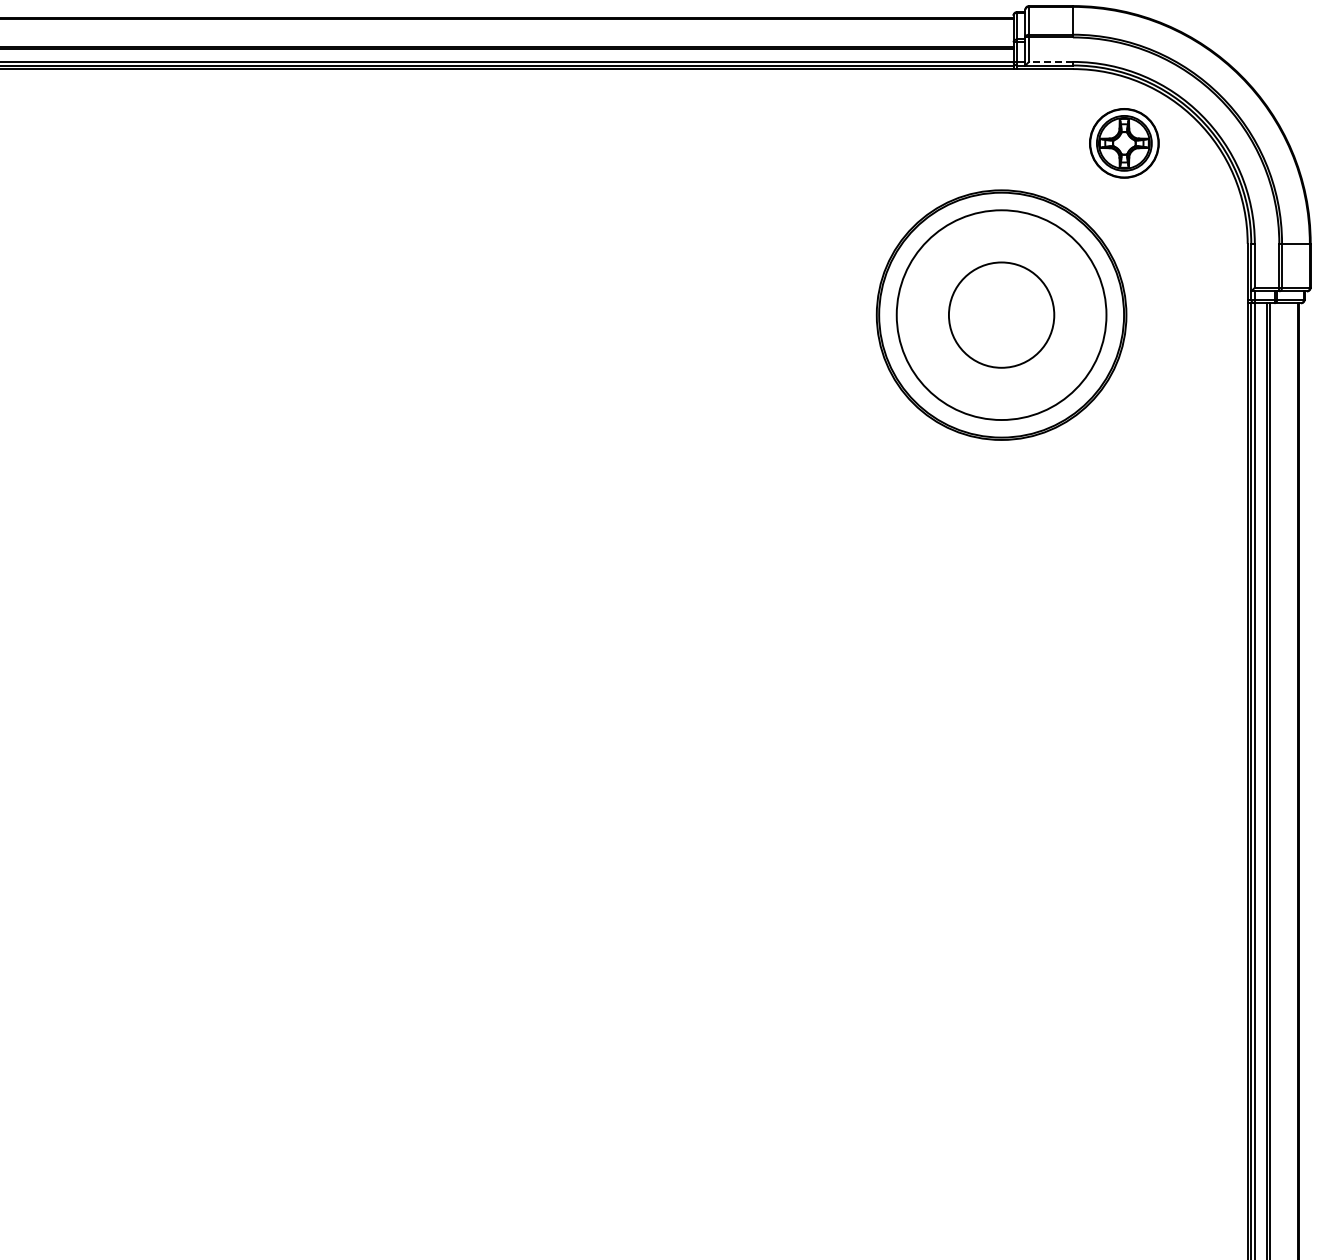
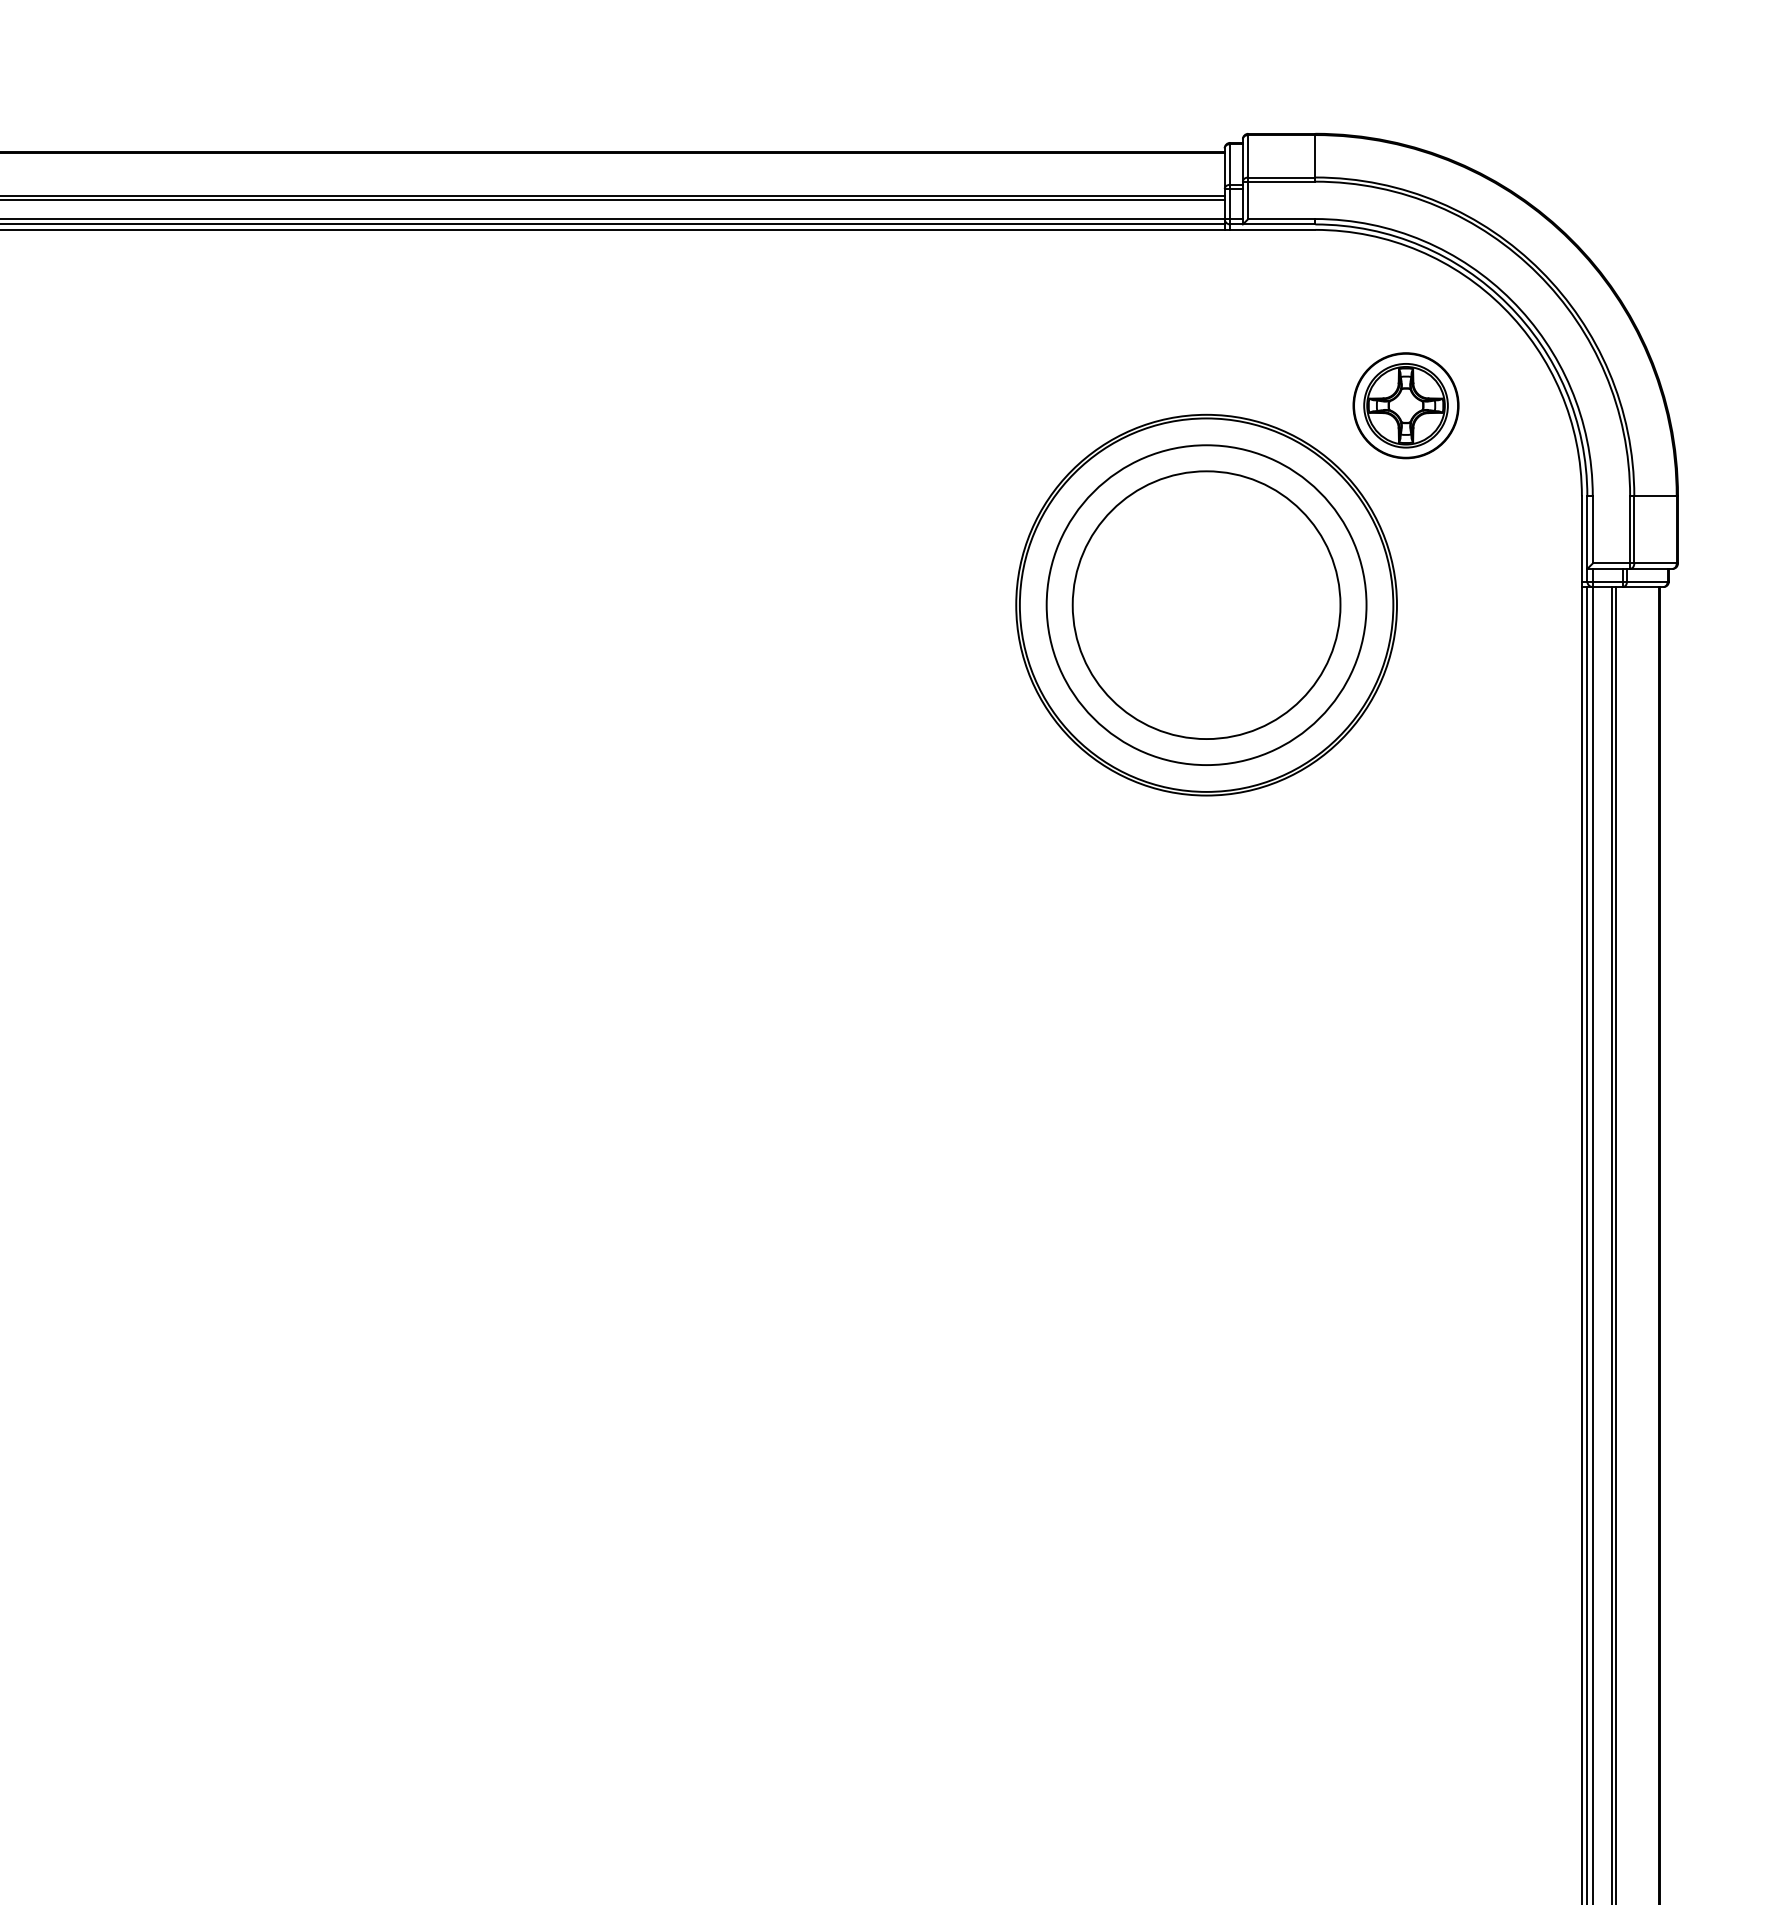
line: (1050, 61) -> (1281, 218), dashed -> solid
part: (1124, 143) -> (1406, 405), moved
circle: (1001, 314) -> (1206, 604), size x1.67

